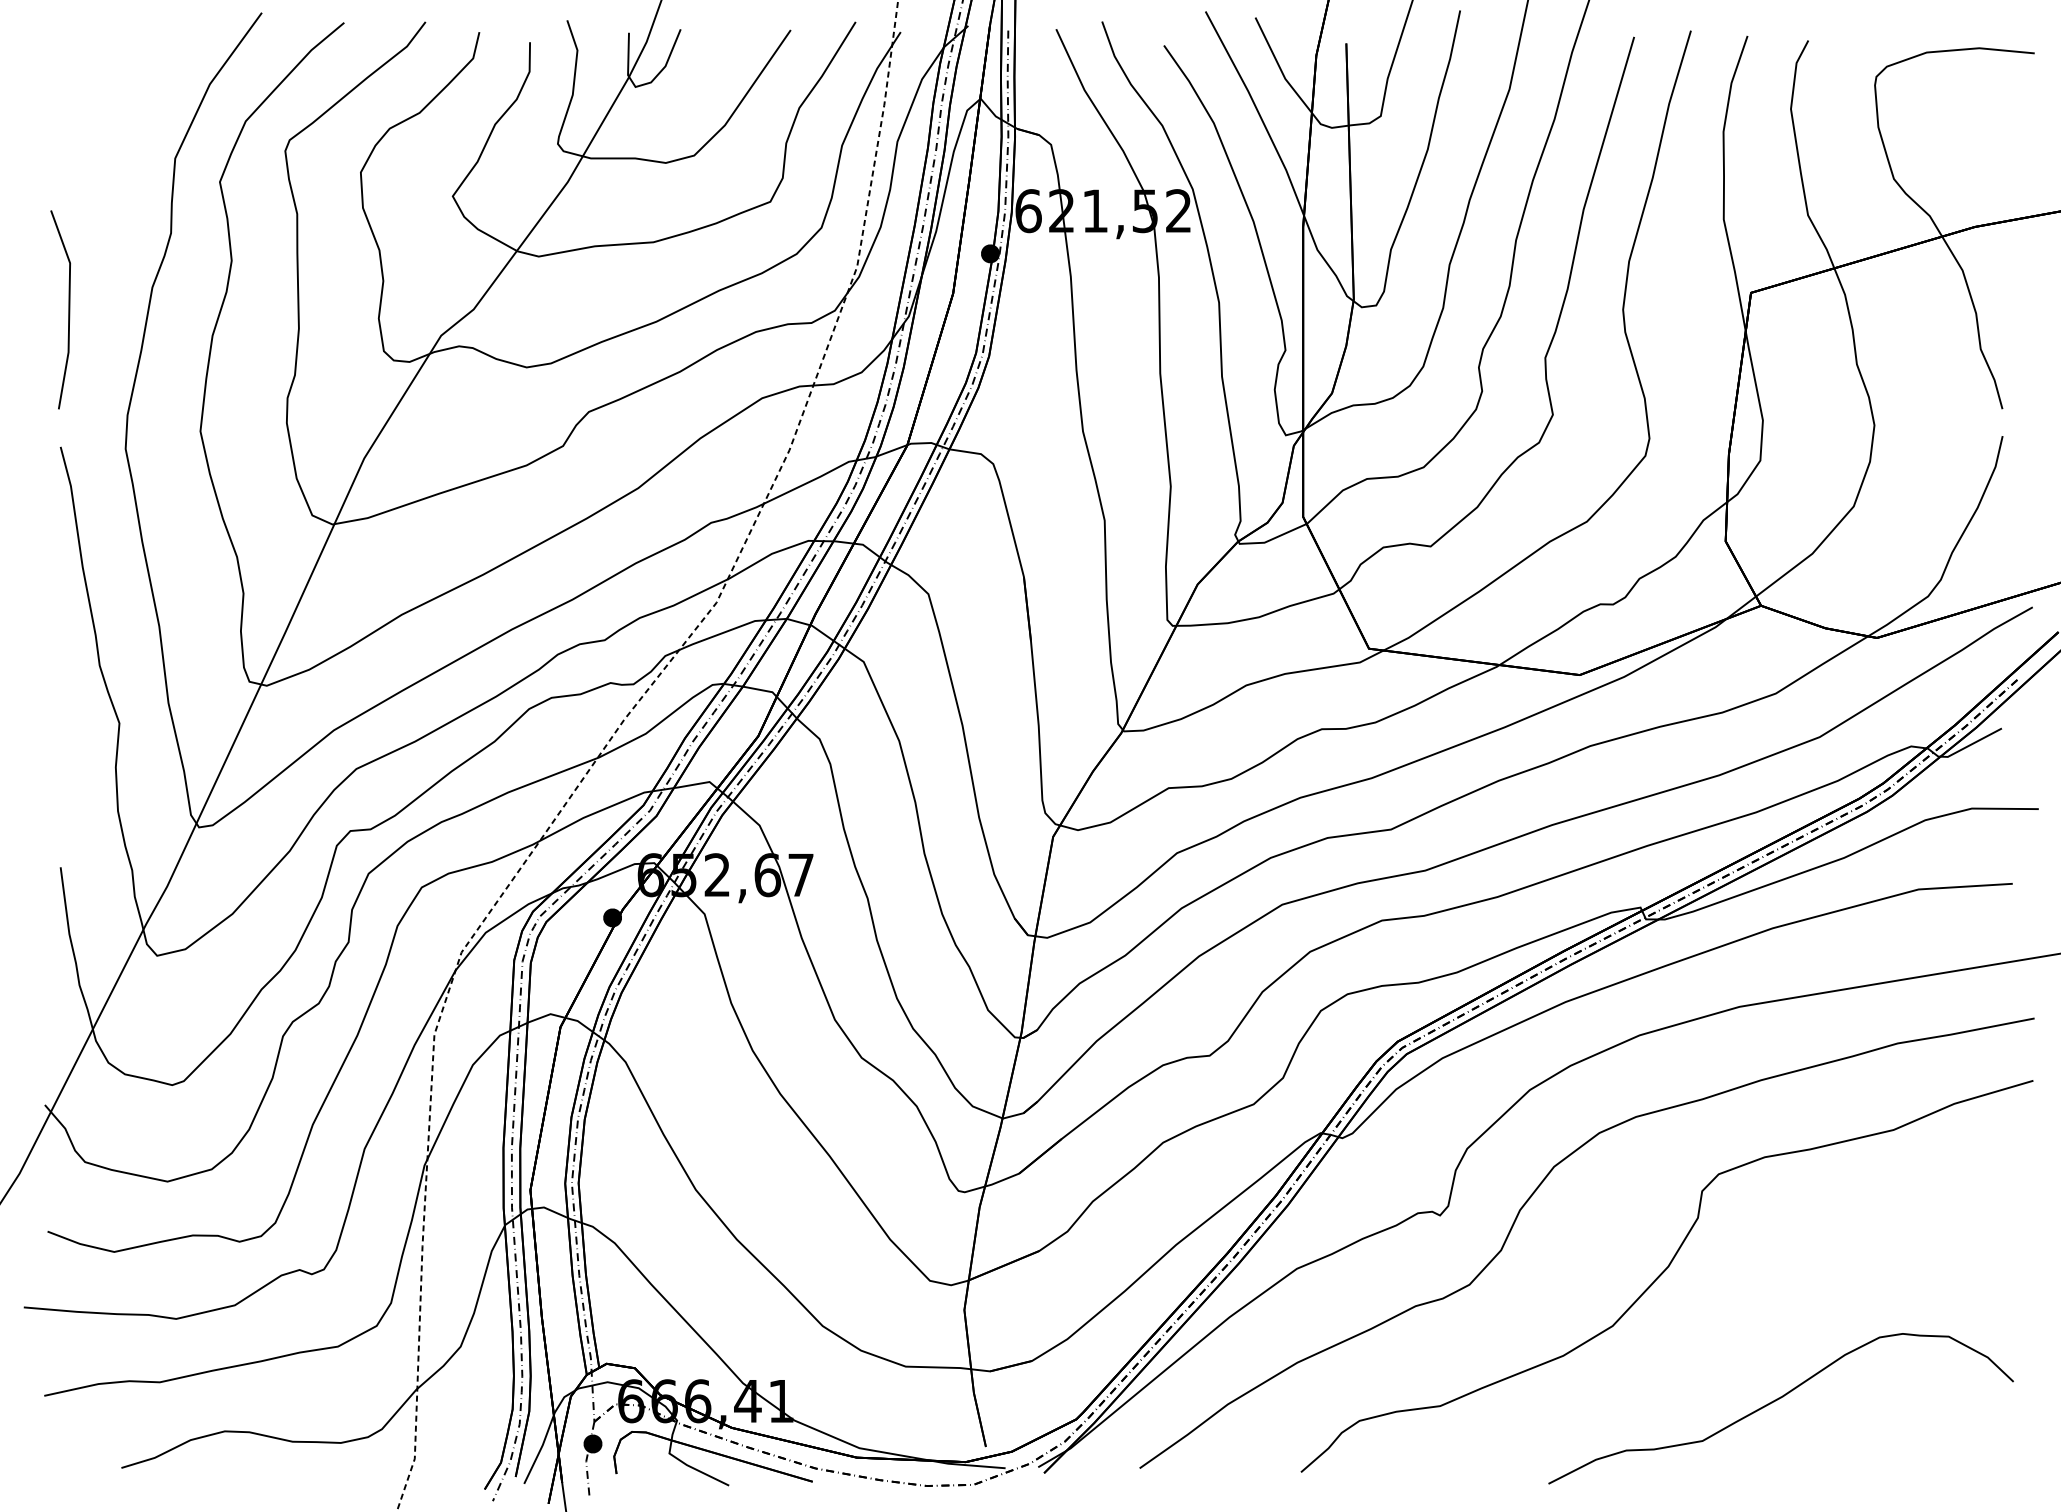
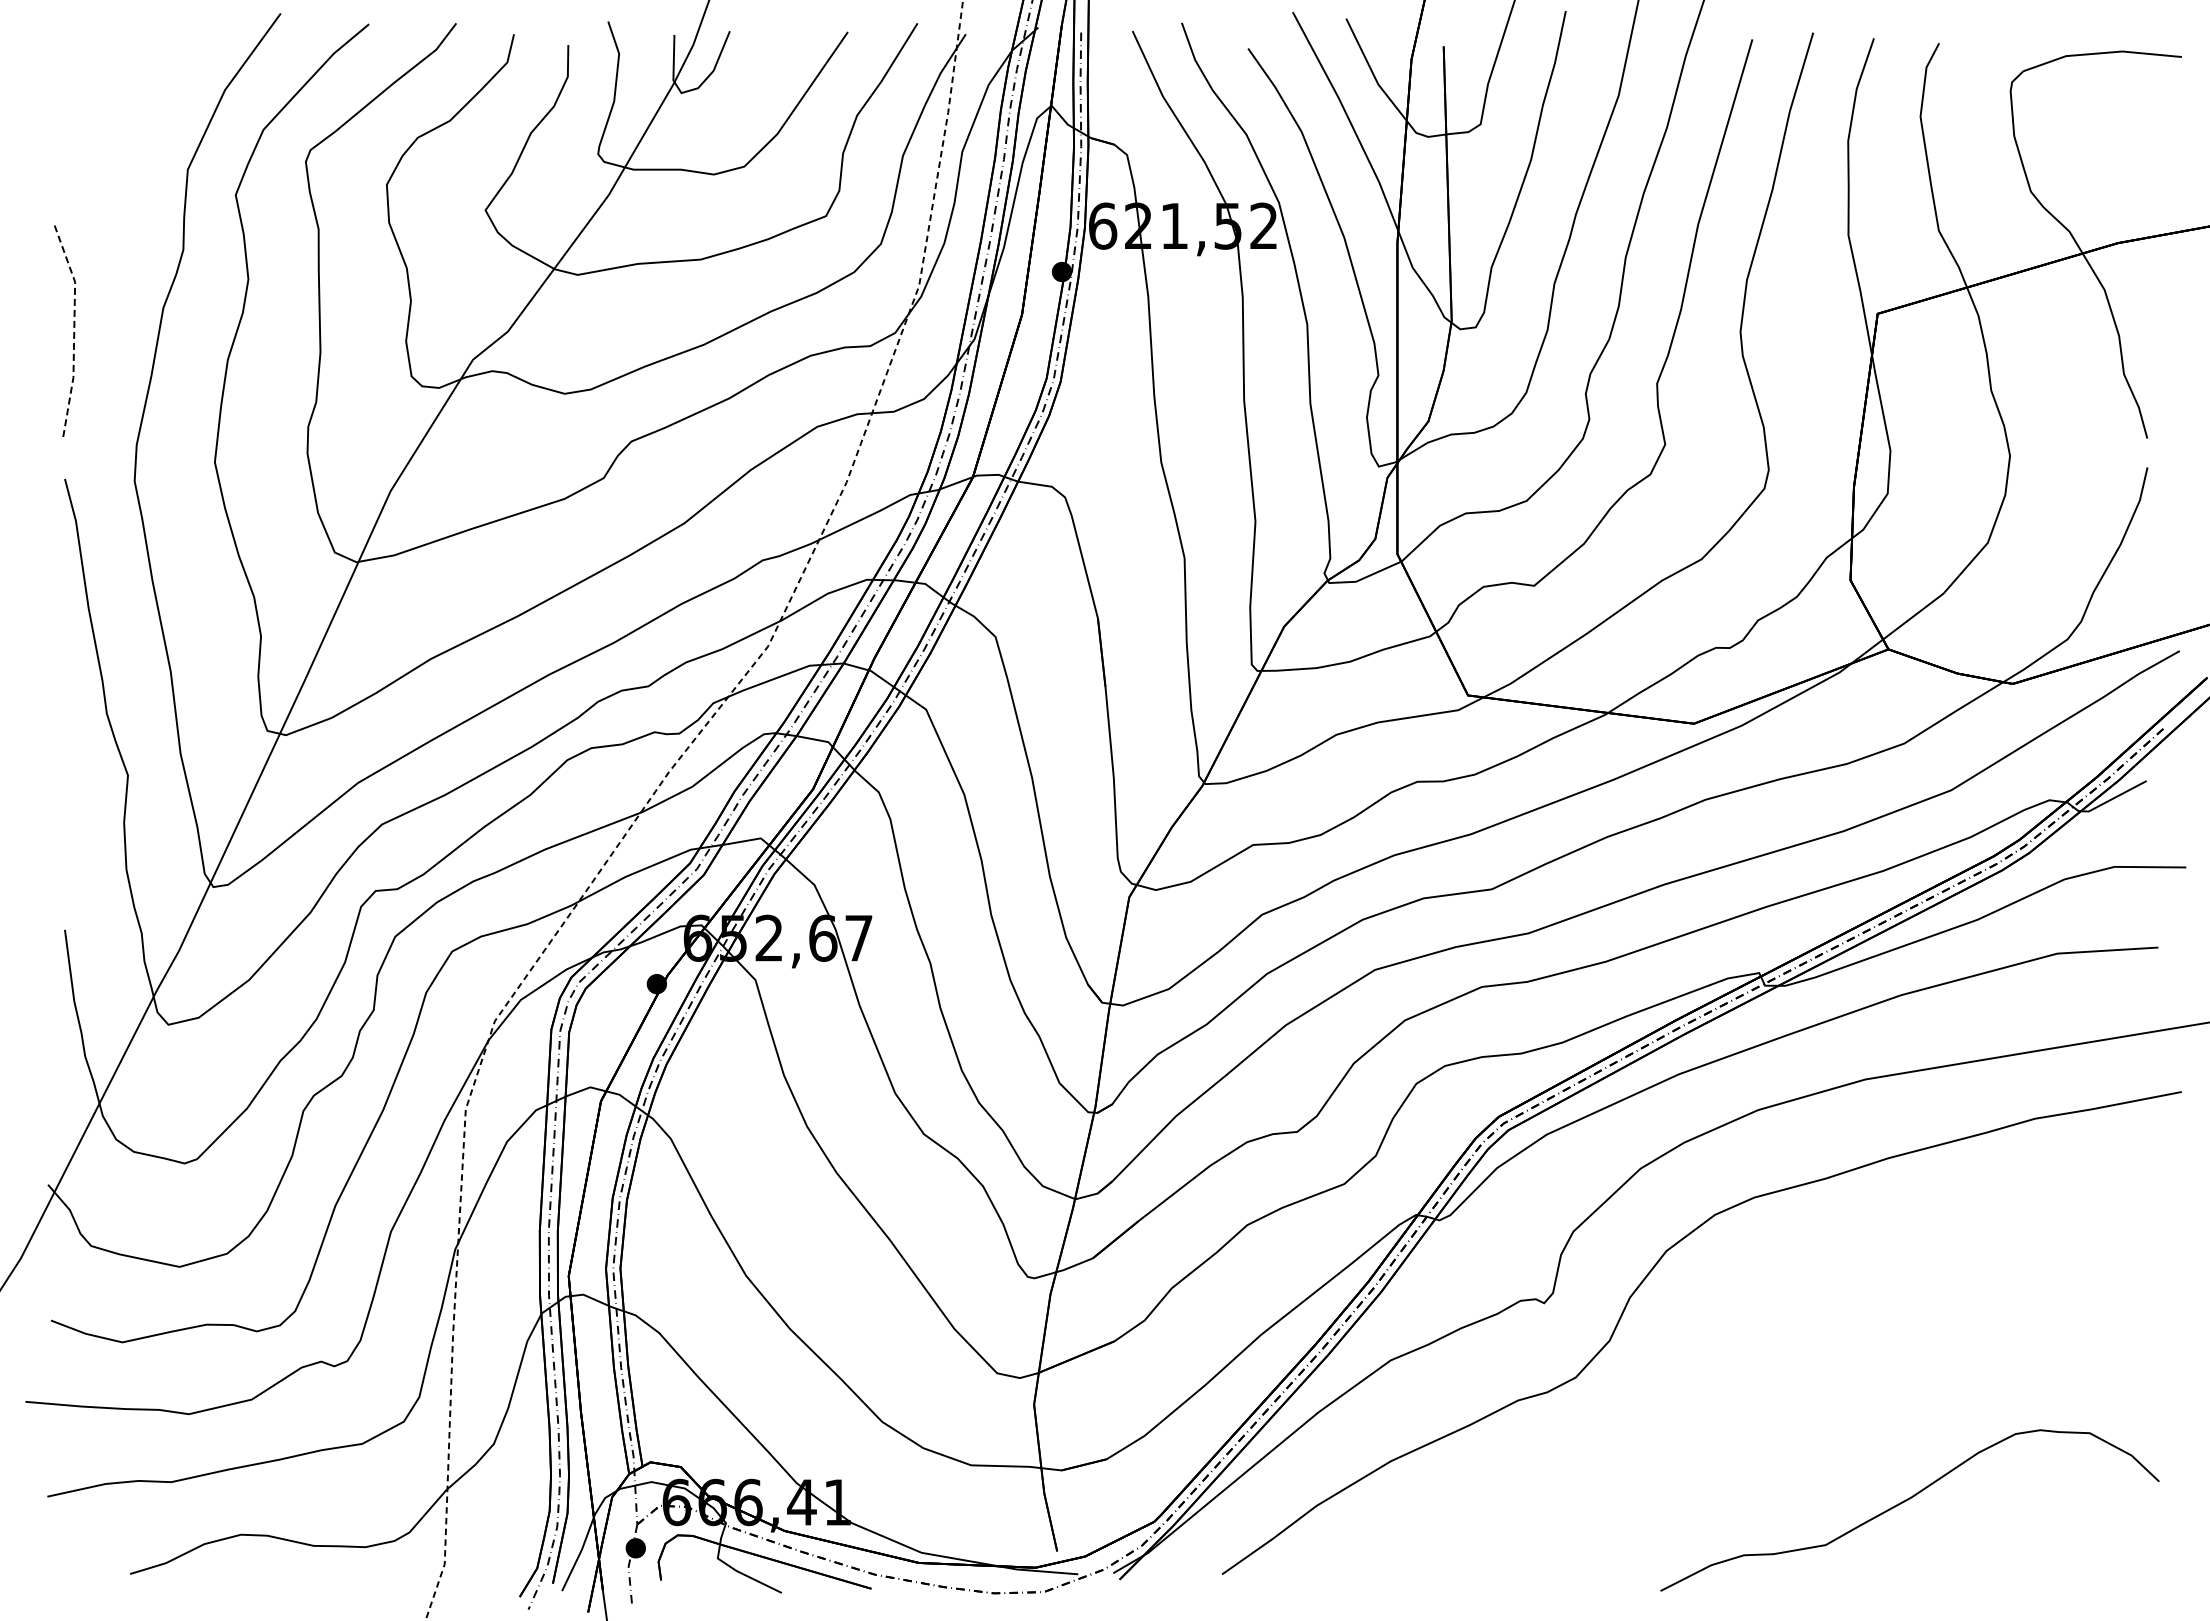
line: (69, 308) -> (74, 330), solid -> dashed
curve: (1664, 1272) -> (1784, 1364), removed

